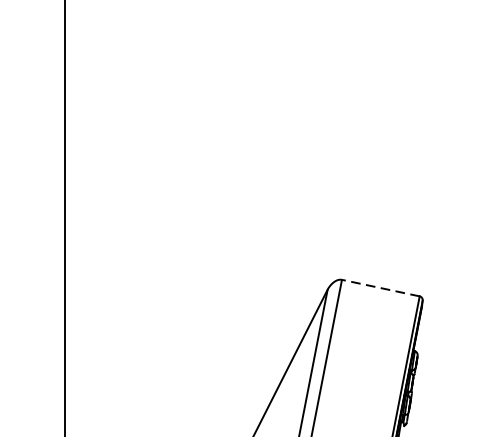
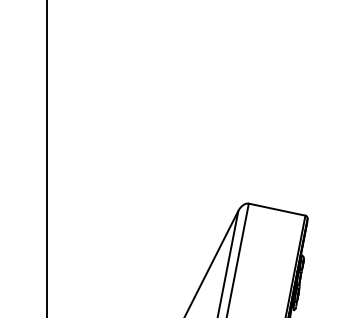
line: (381, 287) -> (277, 209), dashed -> solid

